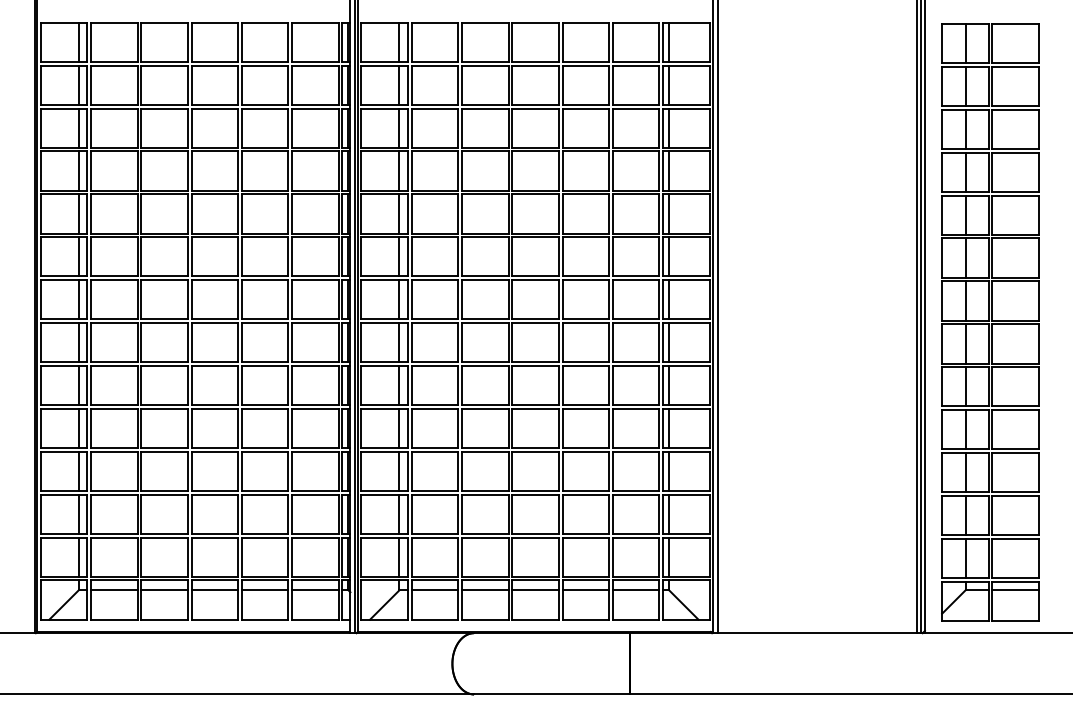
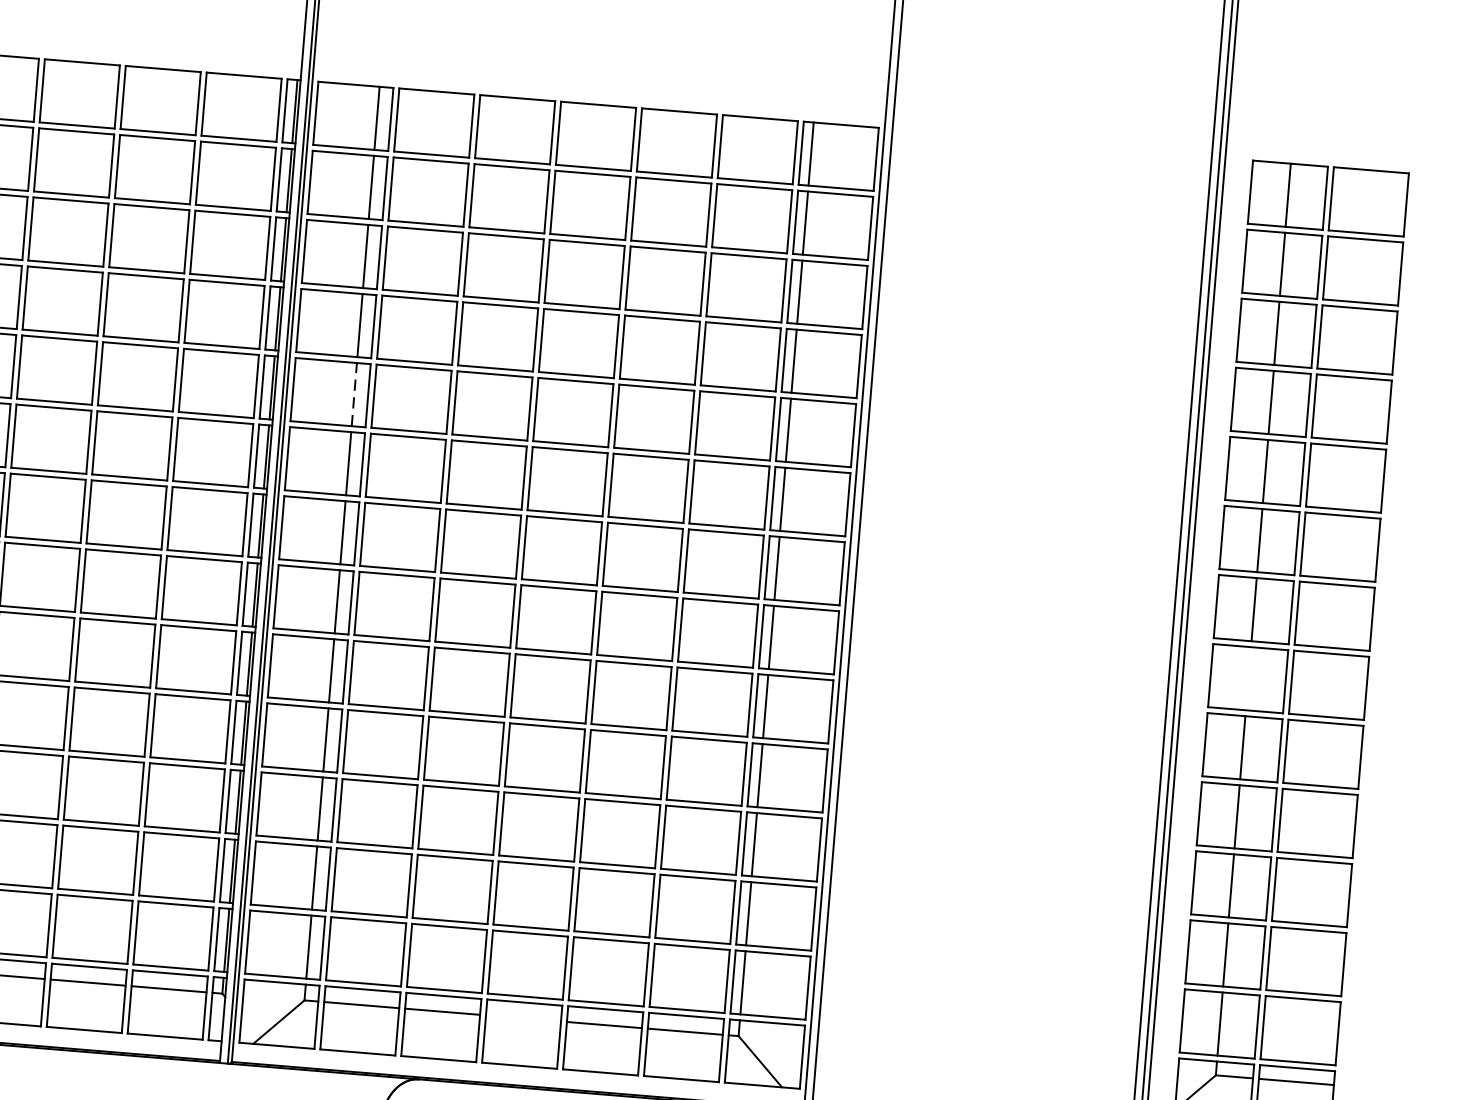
line: (399, 213) -> (354, 393), solid -> dashed
line: (965, 343) -> (1248, 678), removed
line: (535, 590) -> (523, 1018), removed

